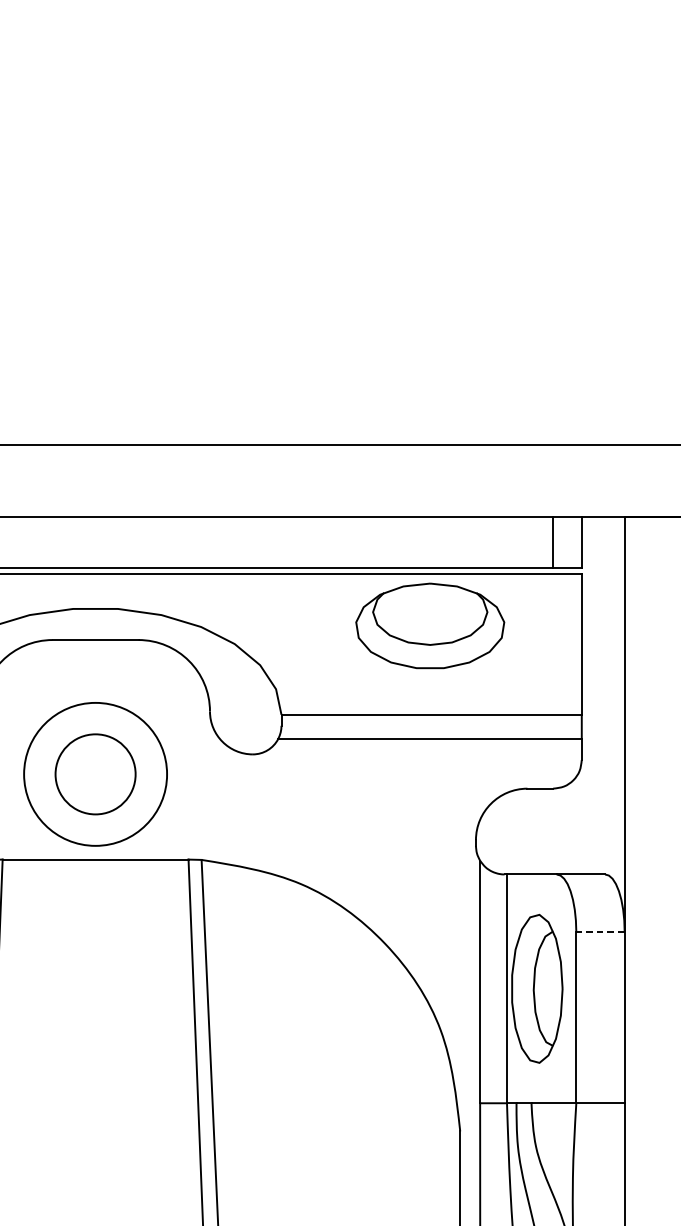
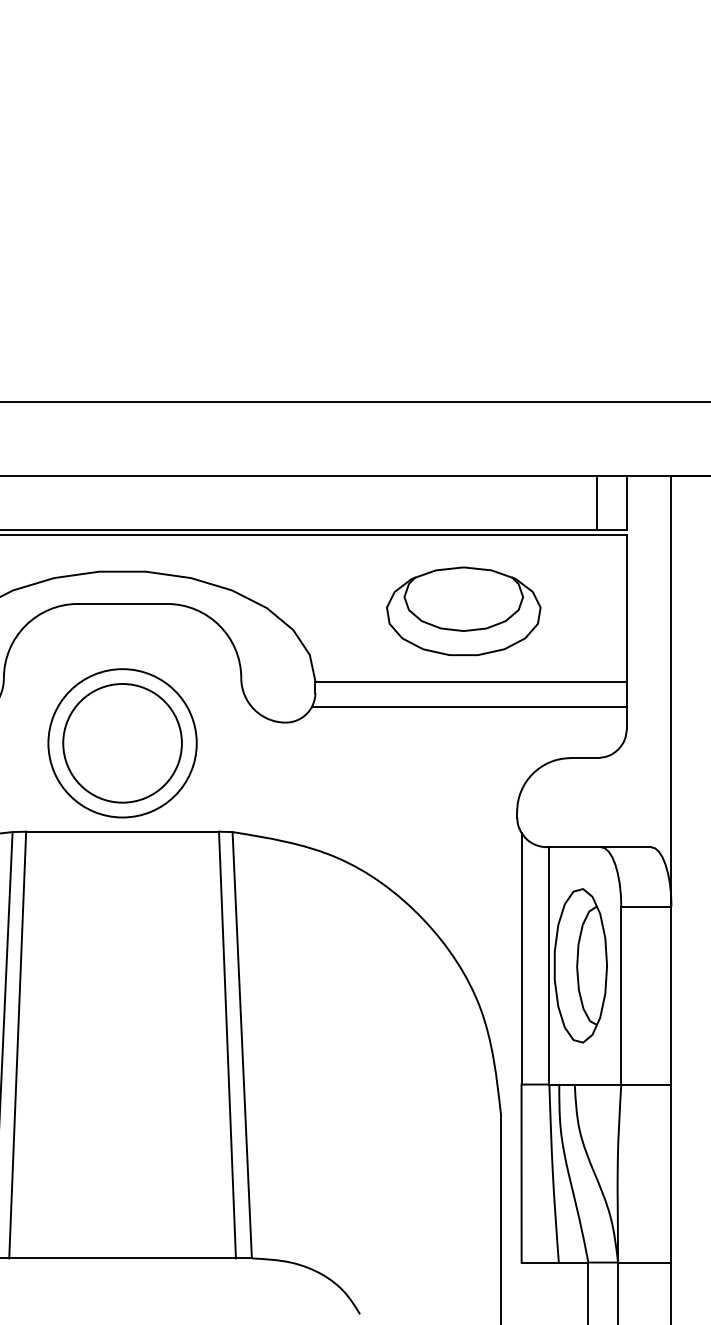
part: (429, 625) -> (463, 610), moved
circle: (95, 774) -> (122, 743), size x1.43
line: (599, 931) -> (645, 906), dashed -> solid

